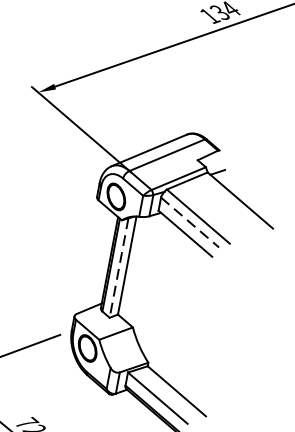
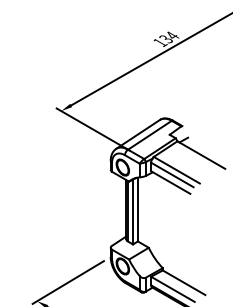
line: (190, 221) -> (172, 174), dashed -> solid
line: (119, 268) -> (133, 212), dashed -> solid

